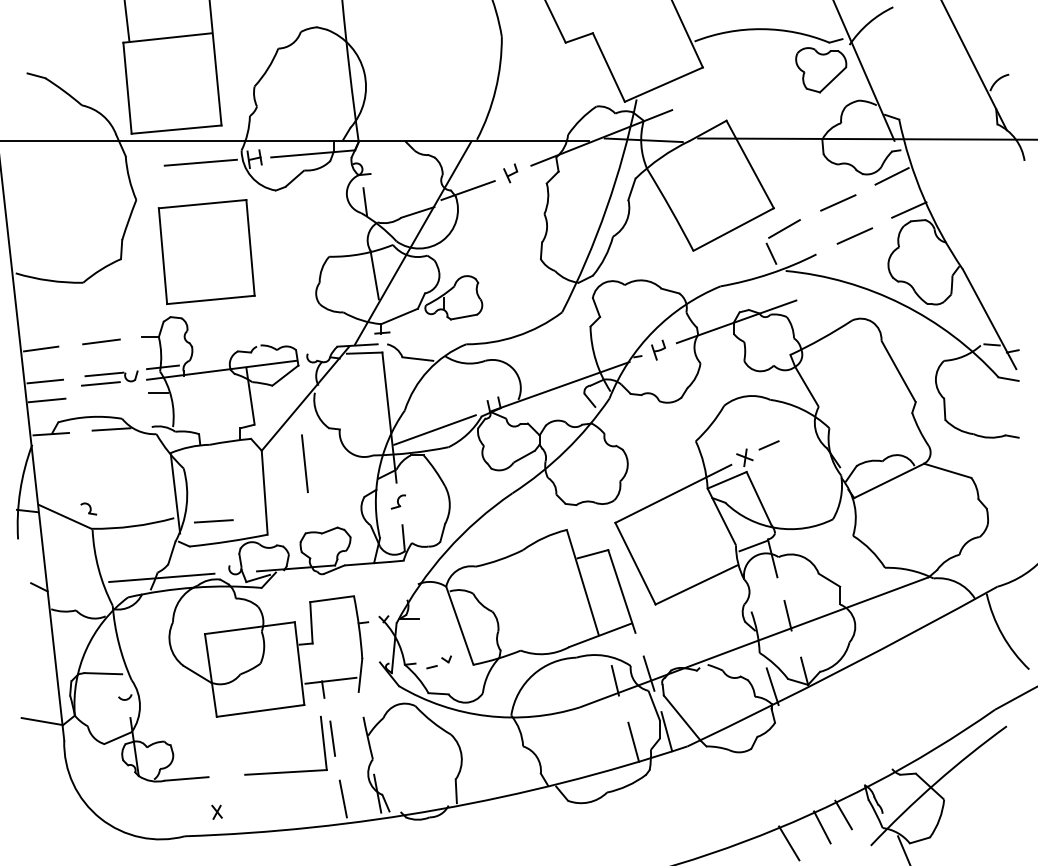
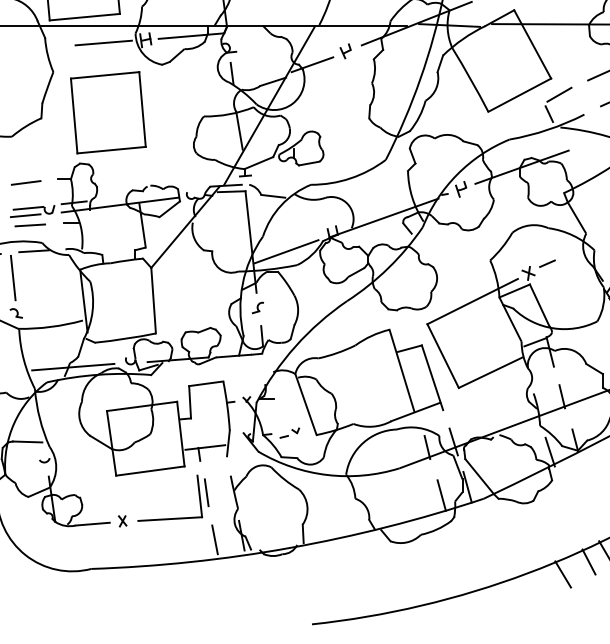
line: (304, 463) -> (12, 277), moved
line: (213, 521) -> (30, 225), moved
part: (216, 811) -> (122, 520), moved

